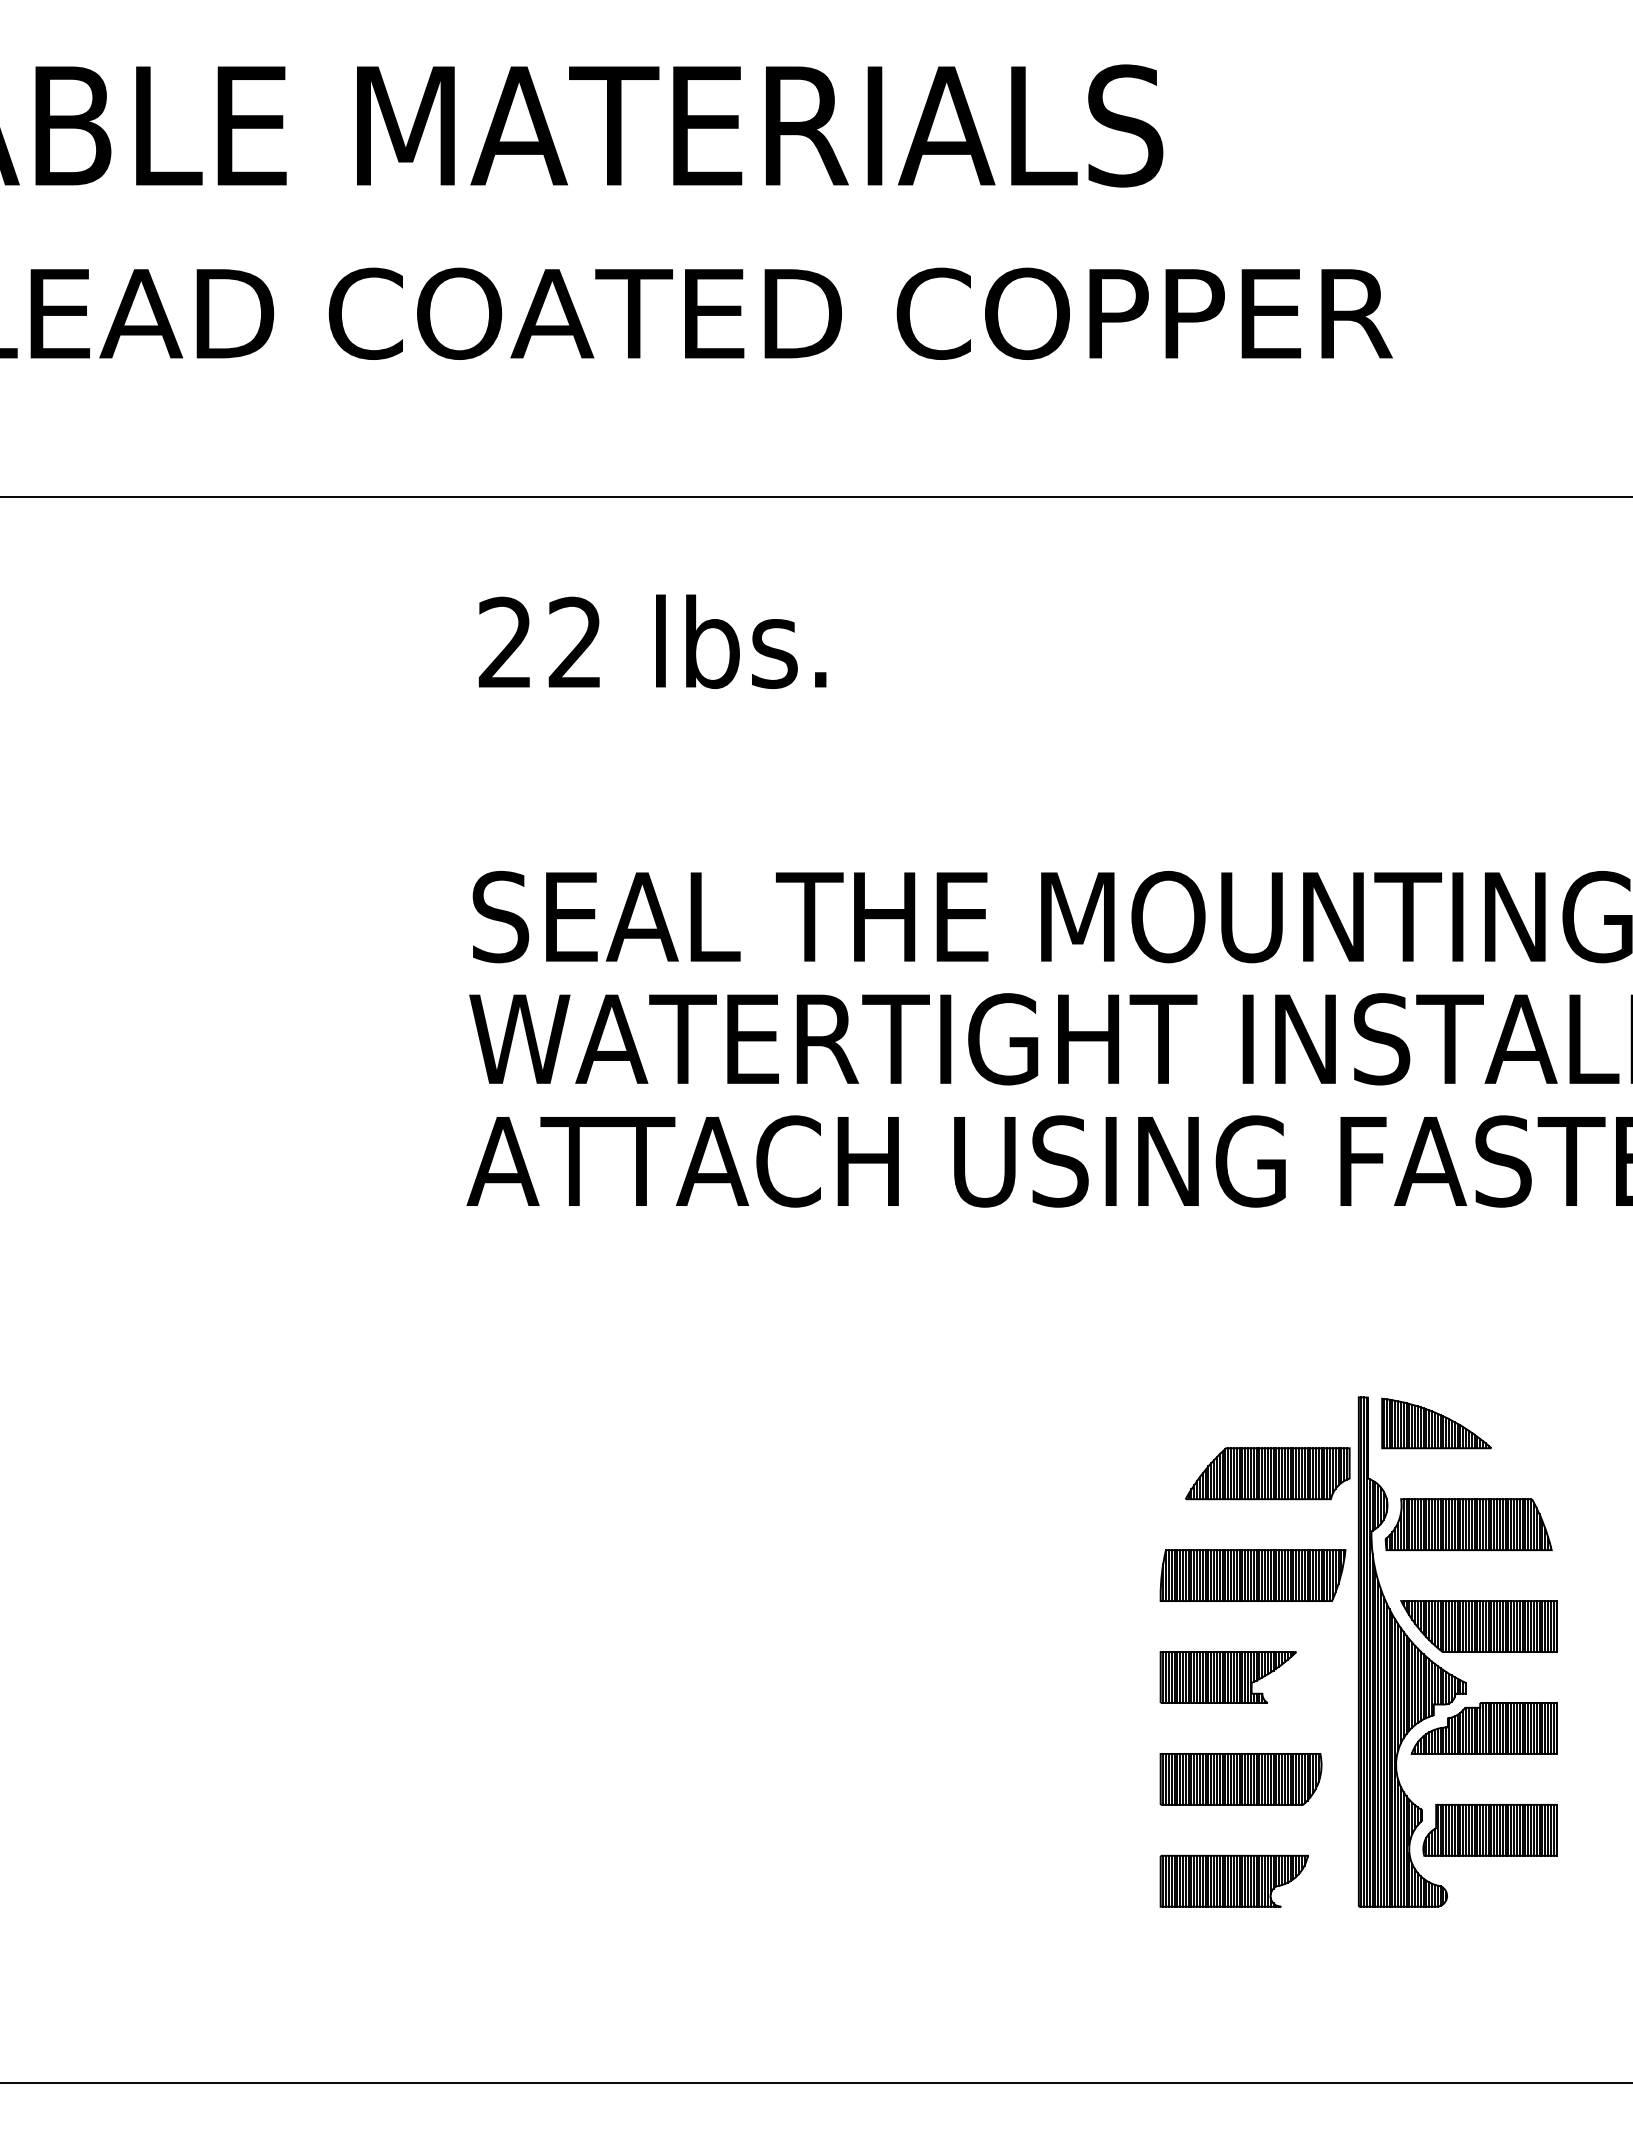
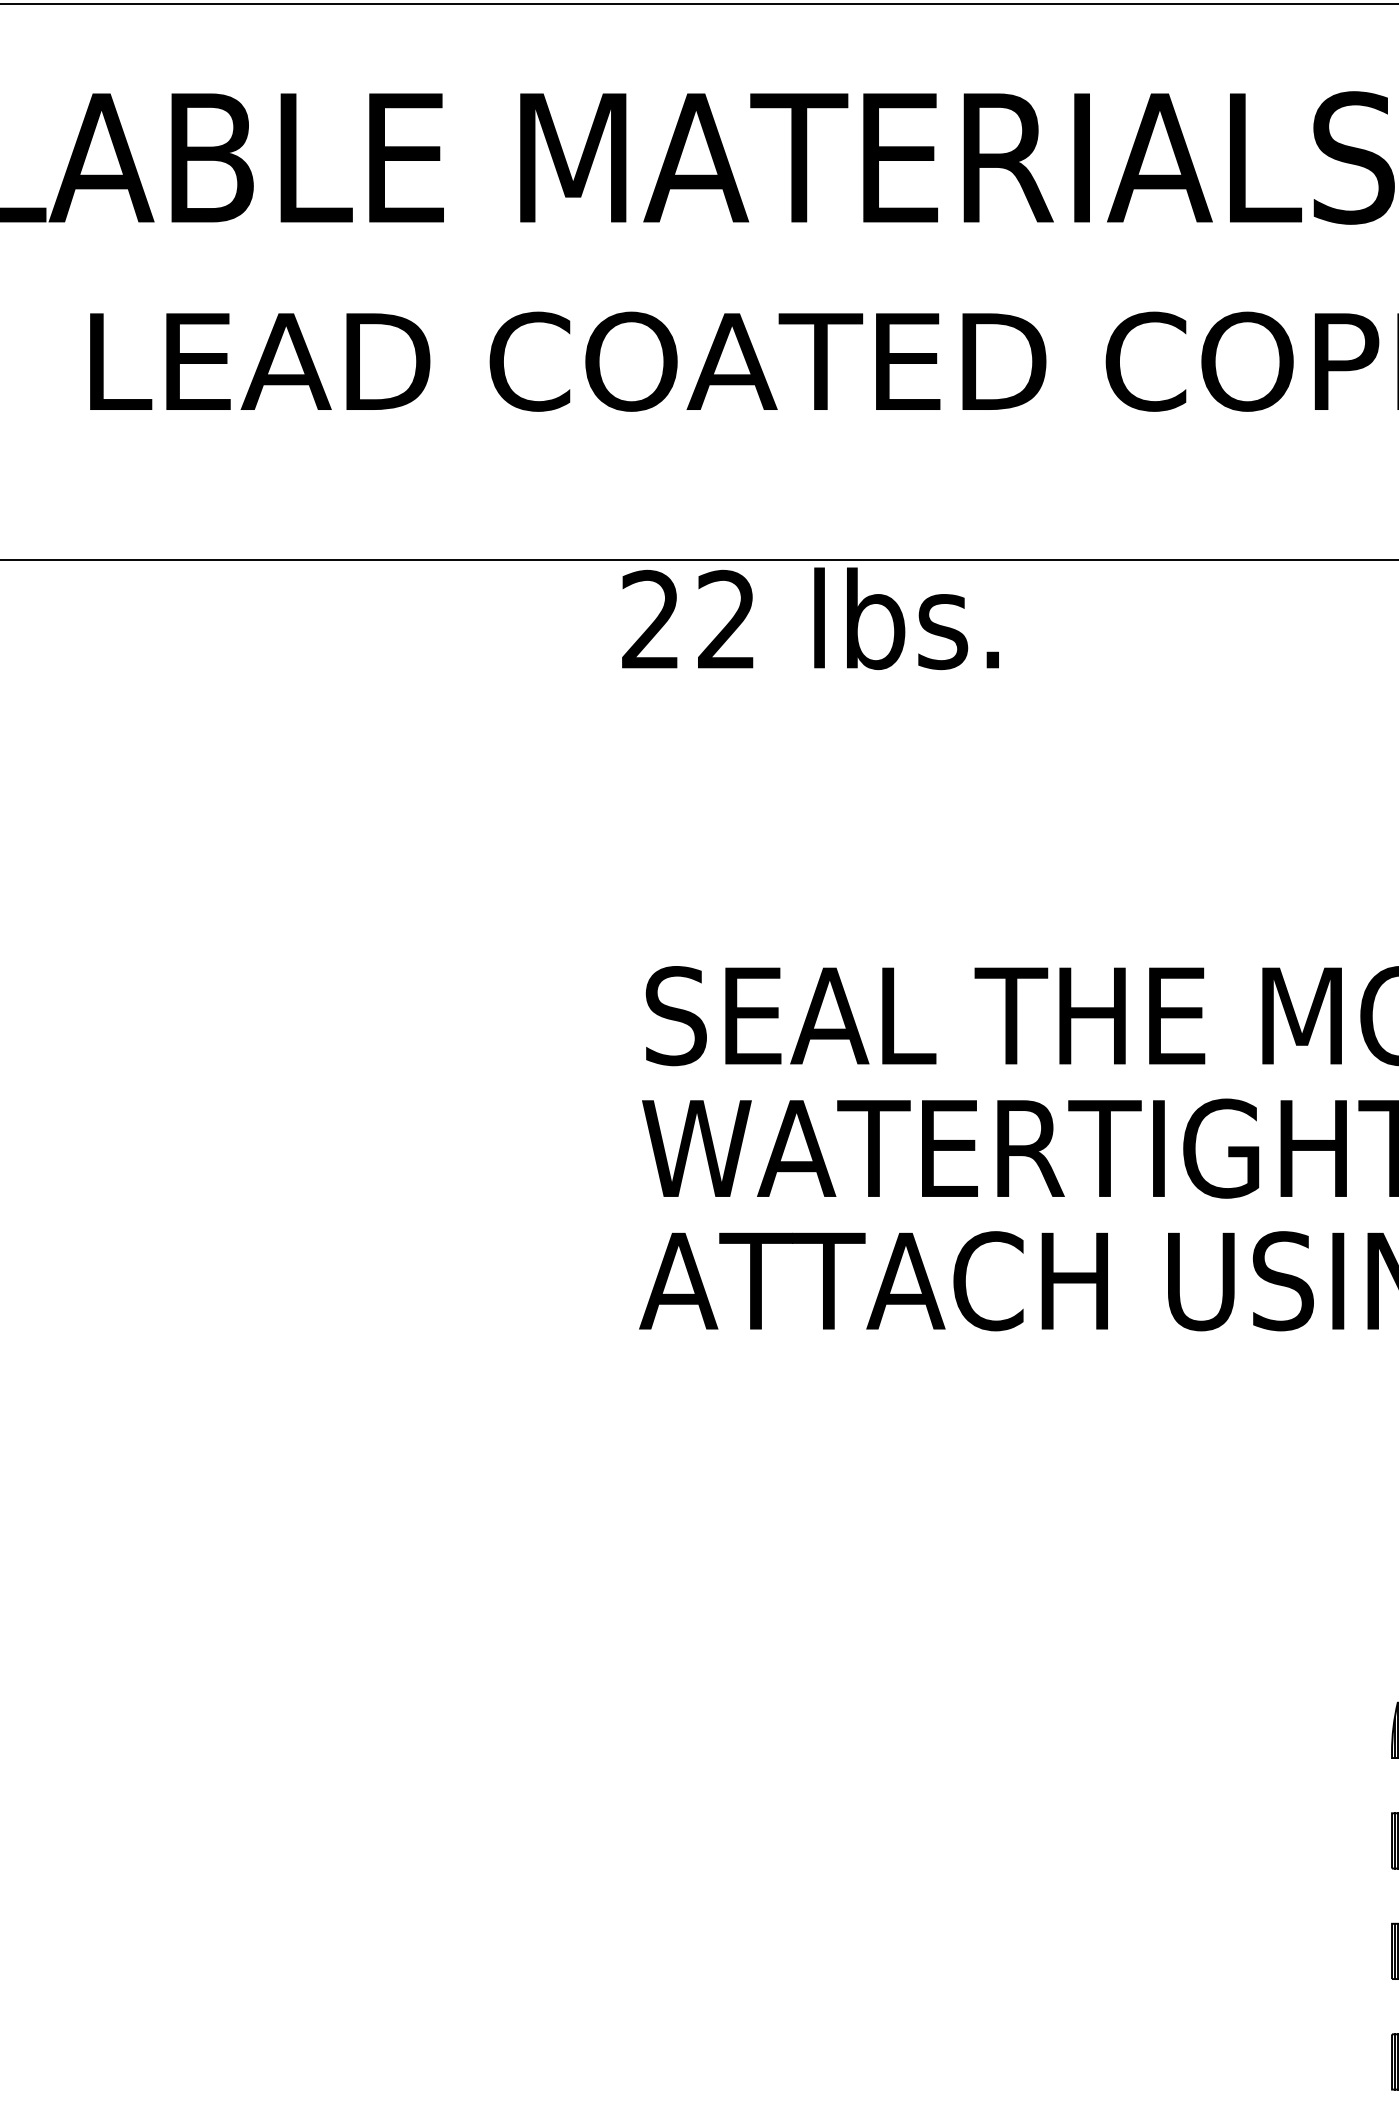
text: (652, 641) -> (810, 618), moved

